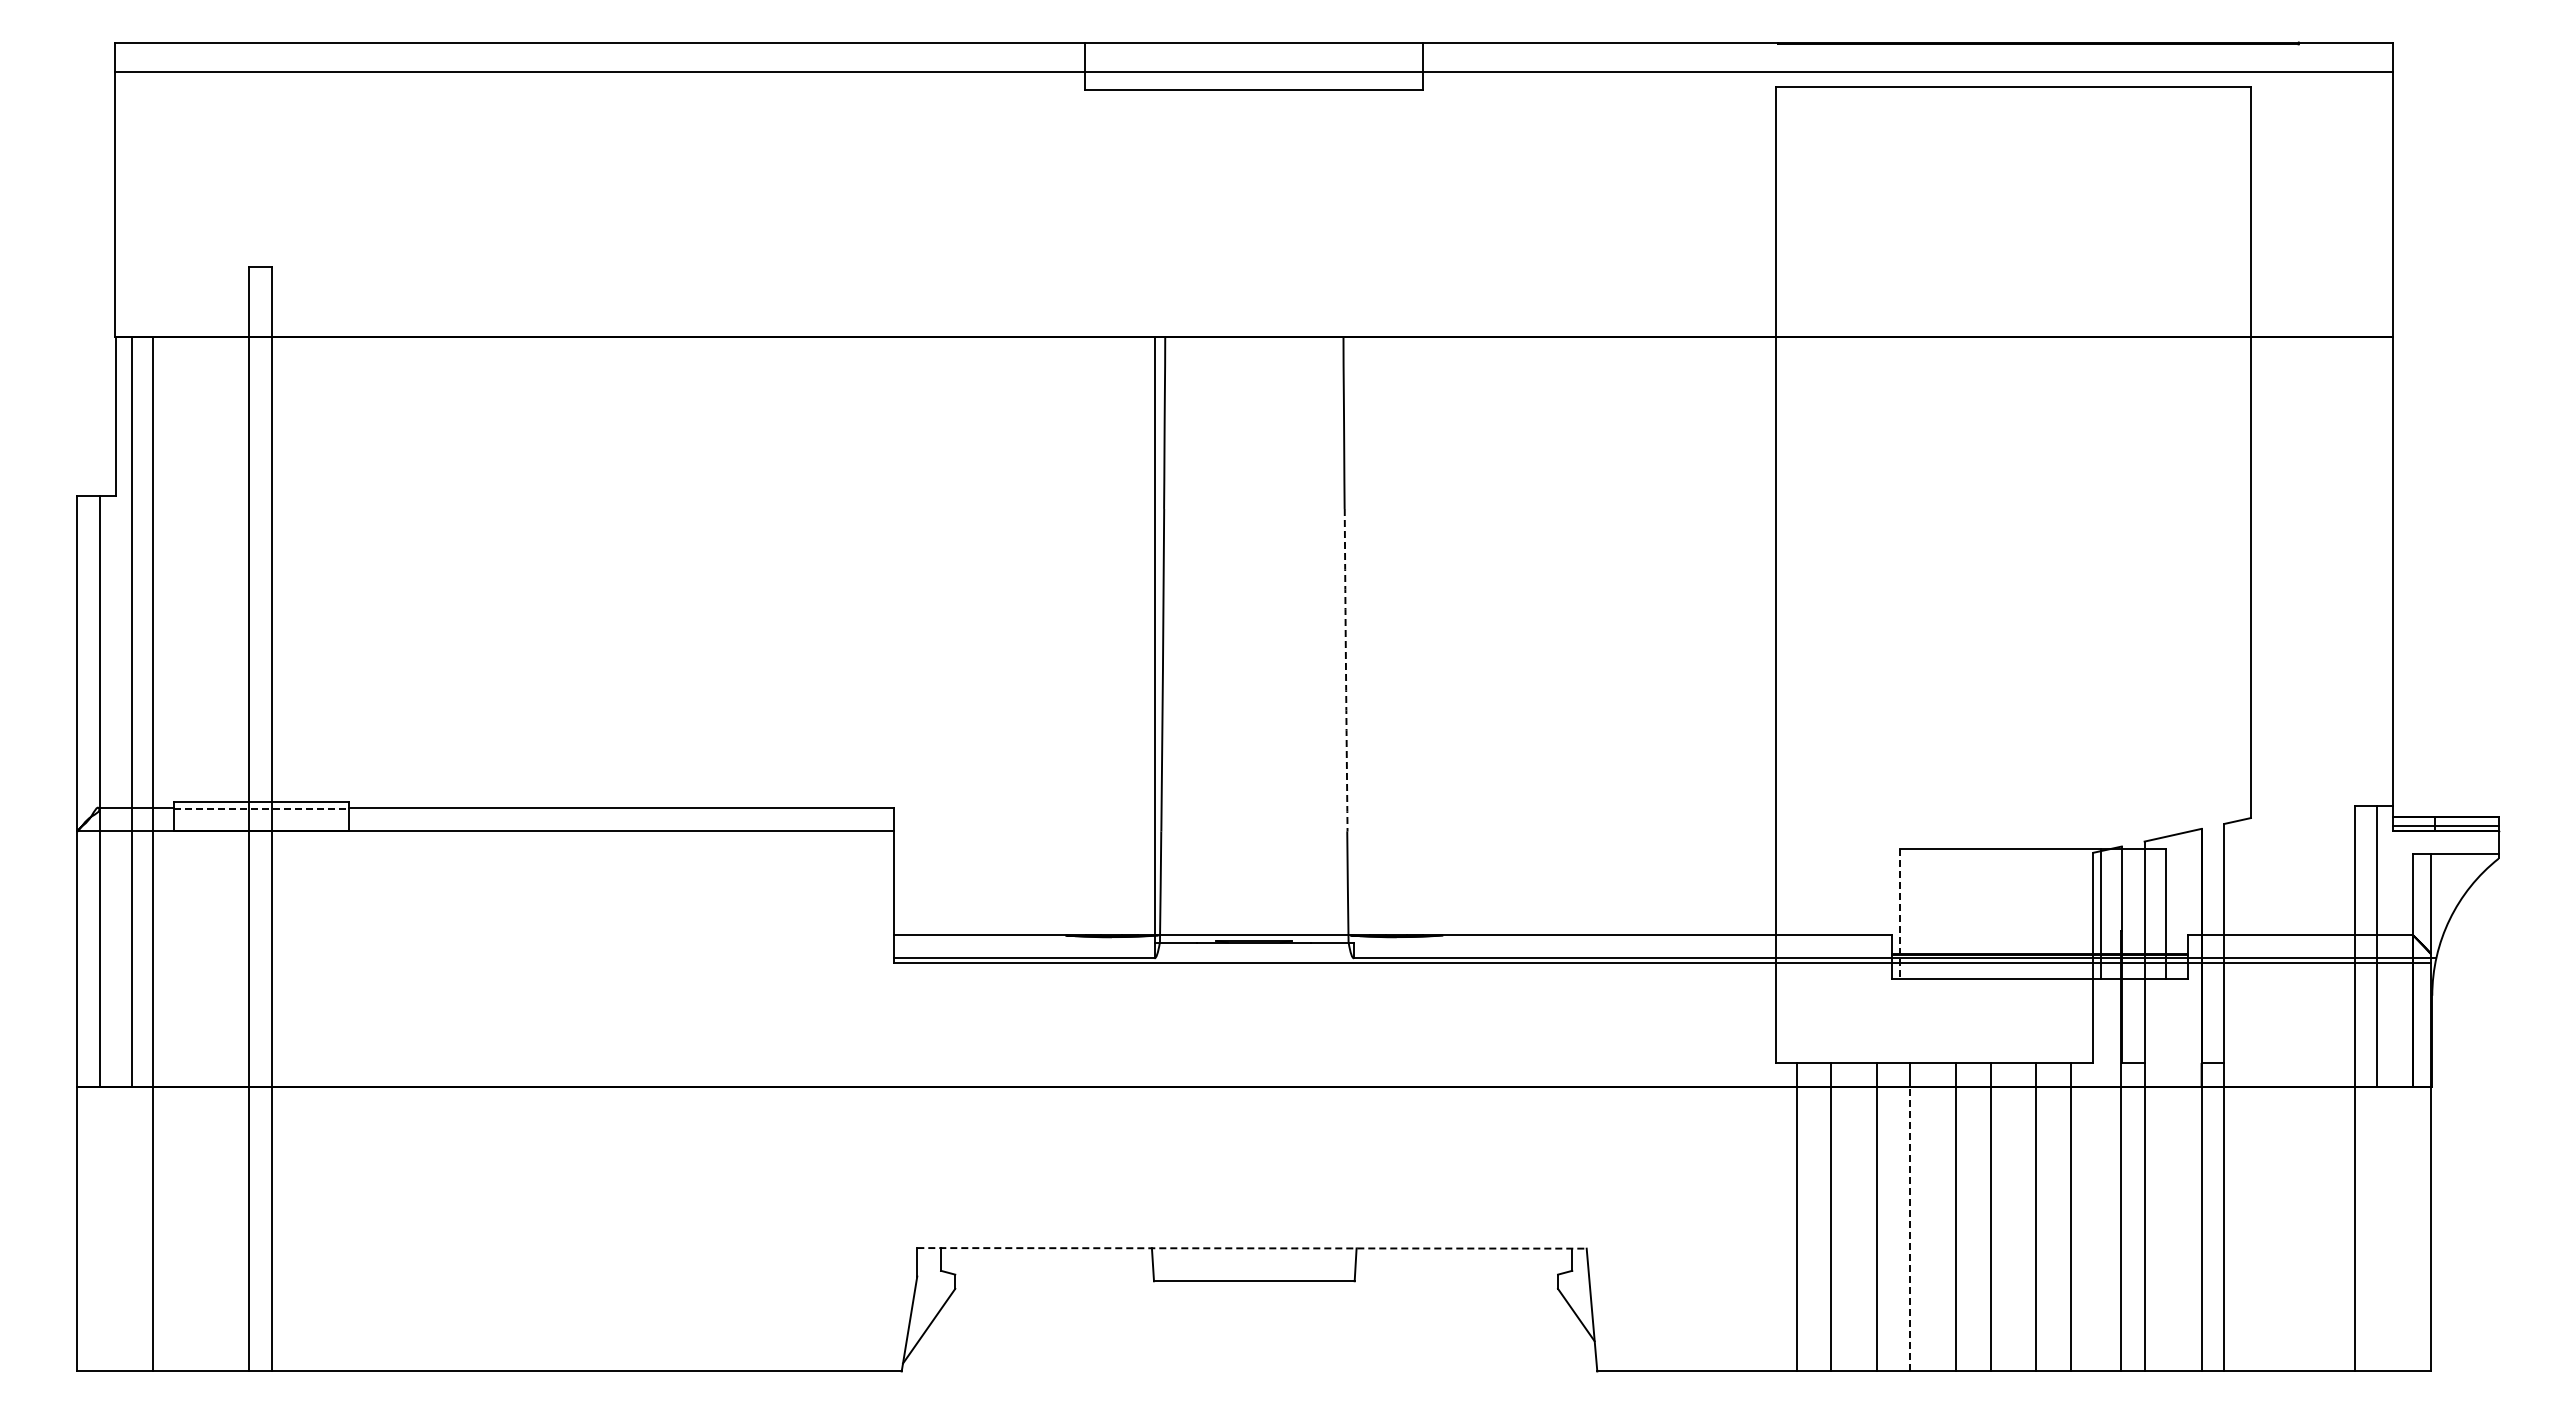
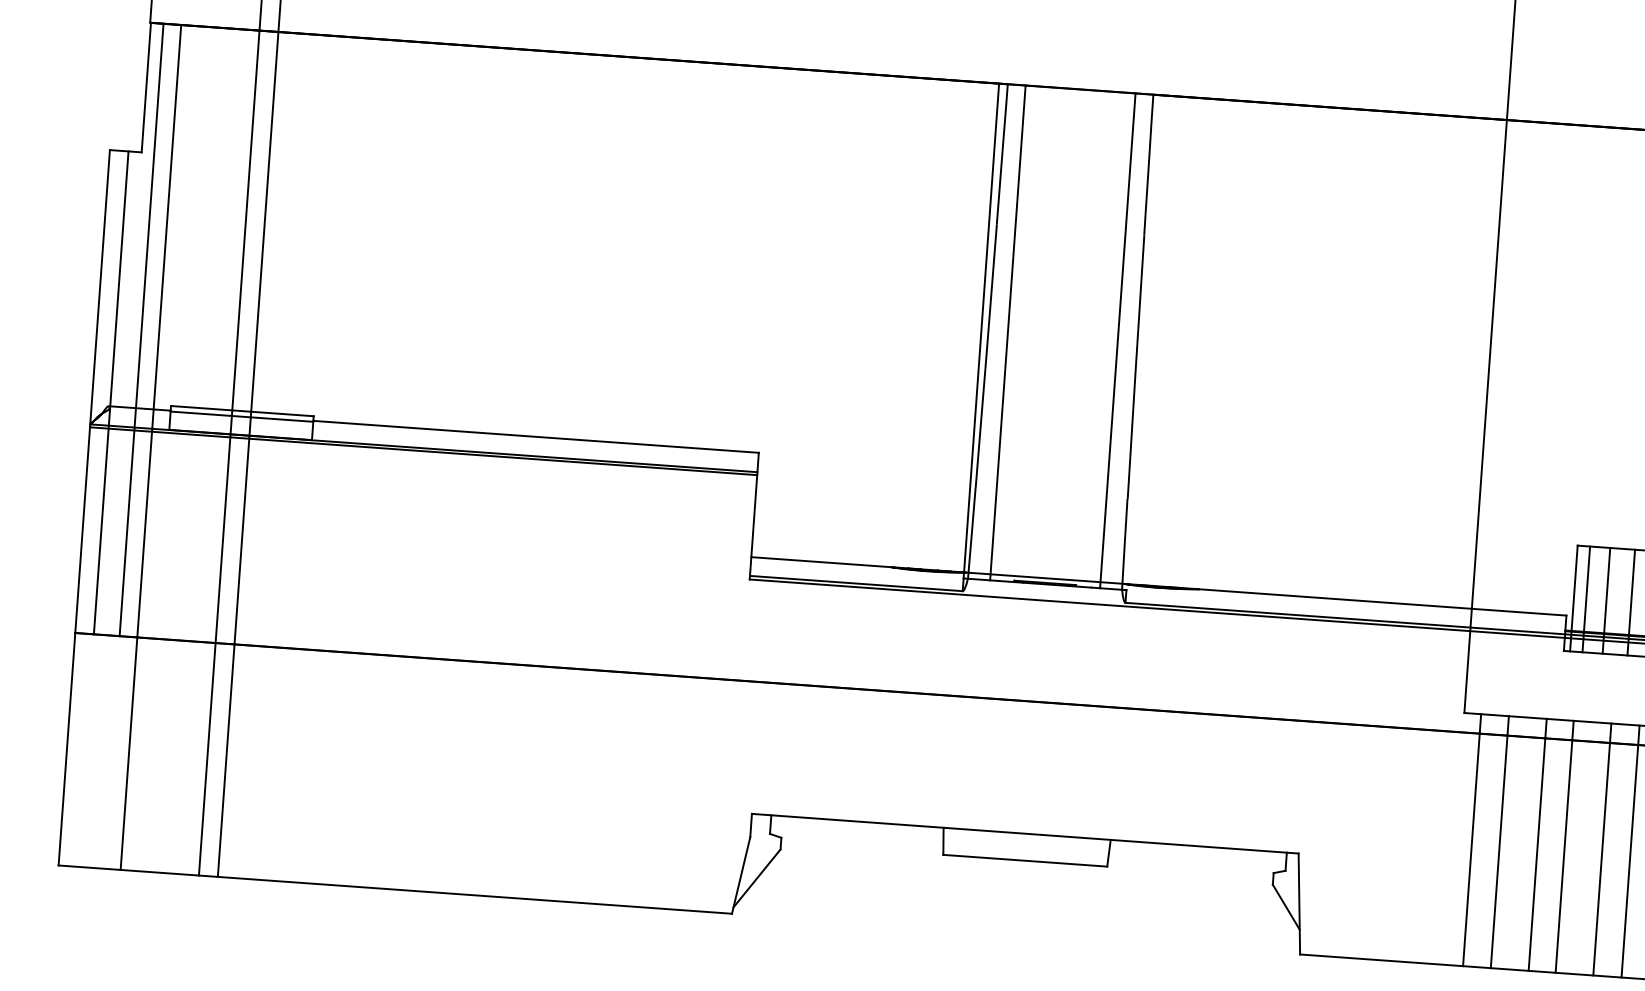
line: (1187, 639) -> (1008, 332), added
line: (1321, 639) -> (1117, 340), added
arc: (1346, 670) -> (1136, 367), dashed -> solid
line: (261, 808) -> (242, 416), dashed -> solid
line: (485, 834) -> (423, 450), added
line: (1899, 913) -> (1573, 598), dashed -> solid
line: (1914, 913) -> (1585, 599), added
line: (1939, 913) -> (1606, 600), added
line: (1969, 913) -> (1630, 602), added
line: (1910, 1228) -> (1564, 856), dashed -> solid
line: (1251, 1248) -> (1024, 833), dashed -> solid

